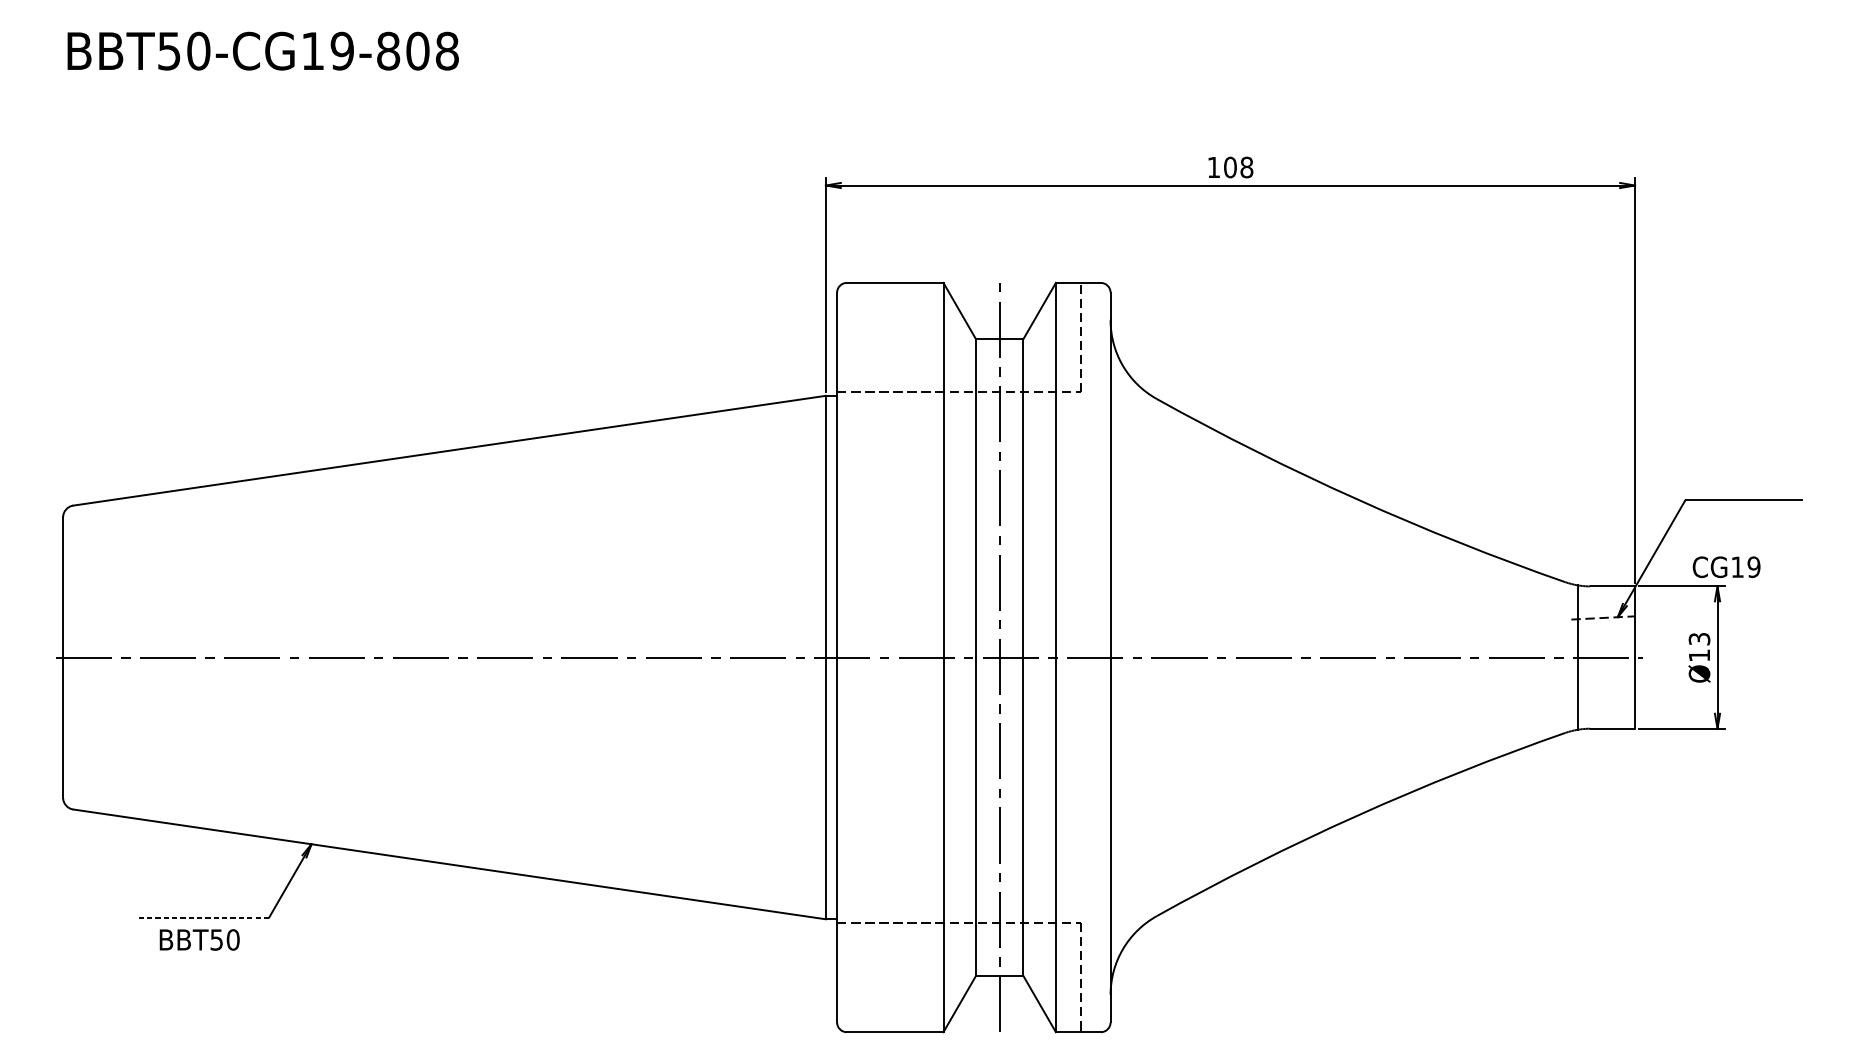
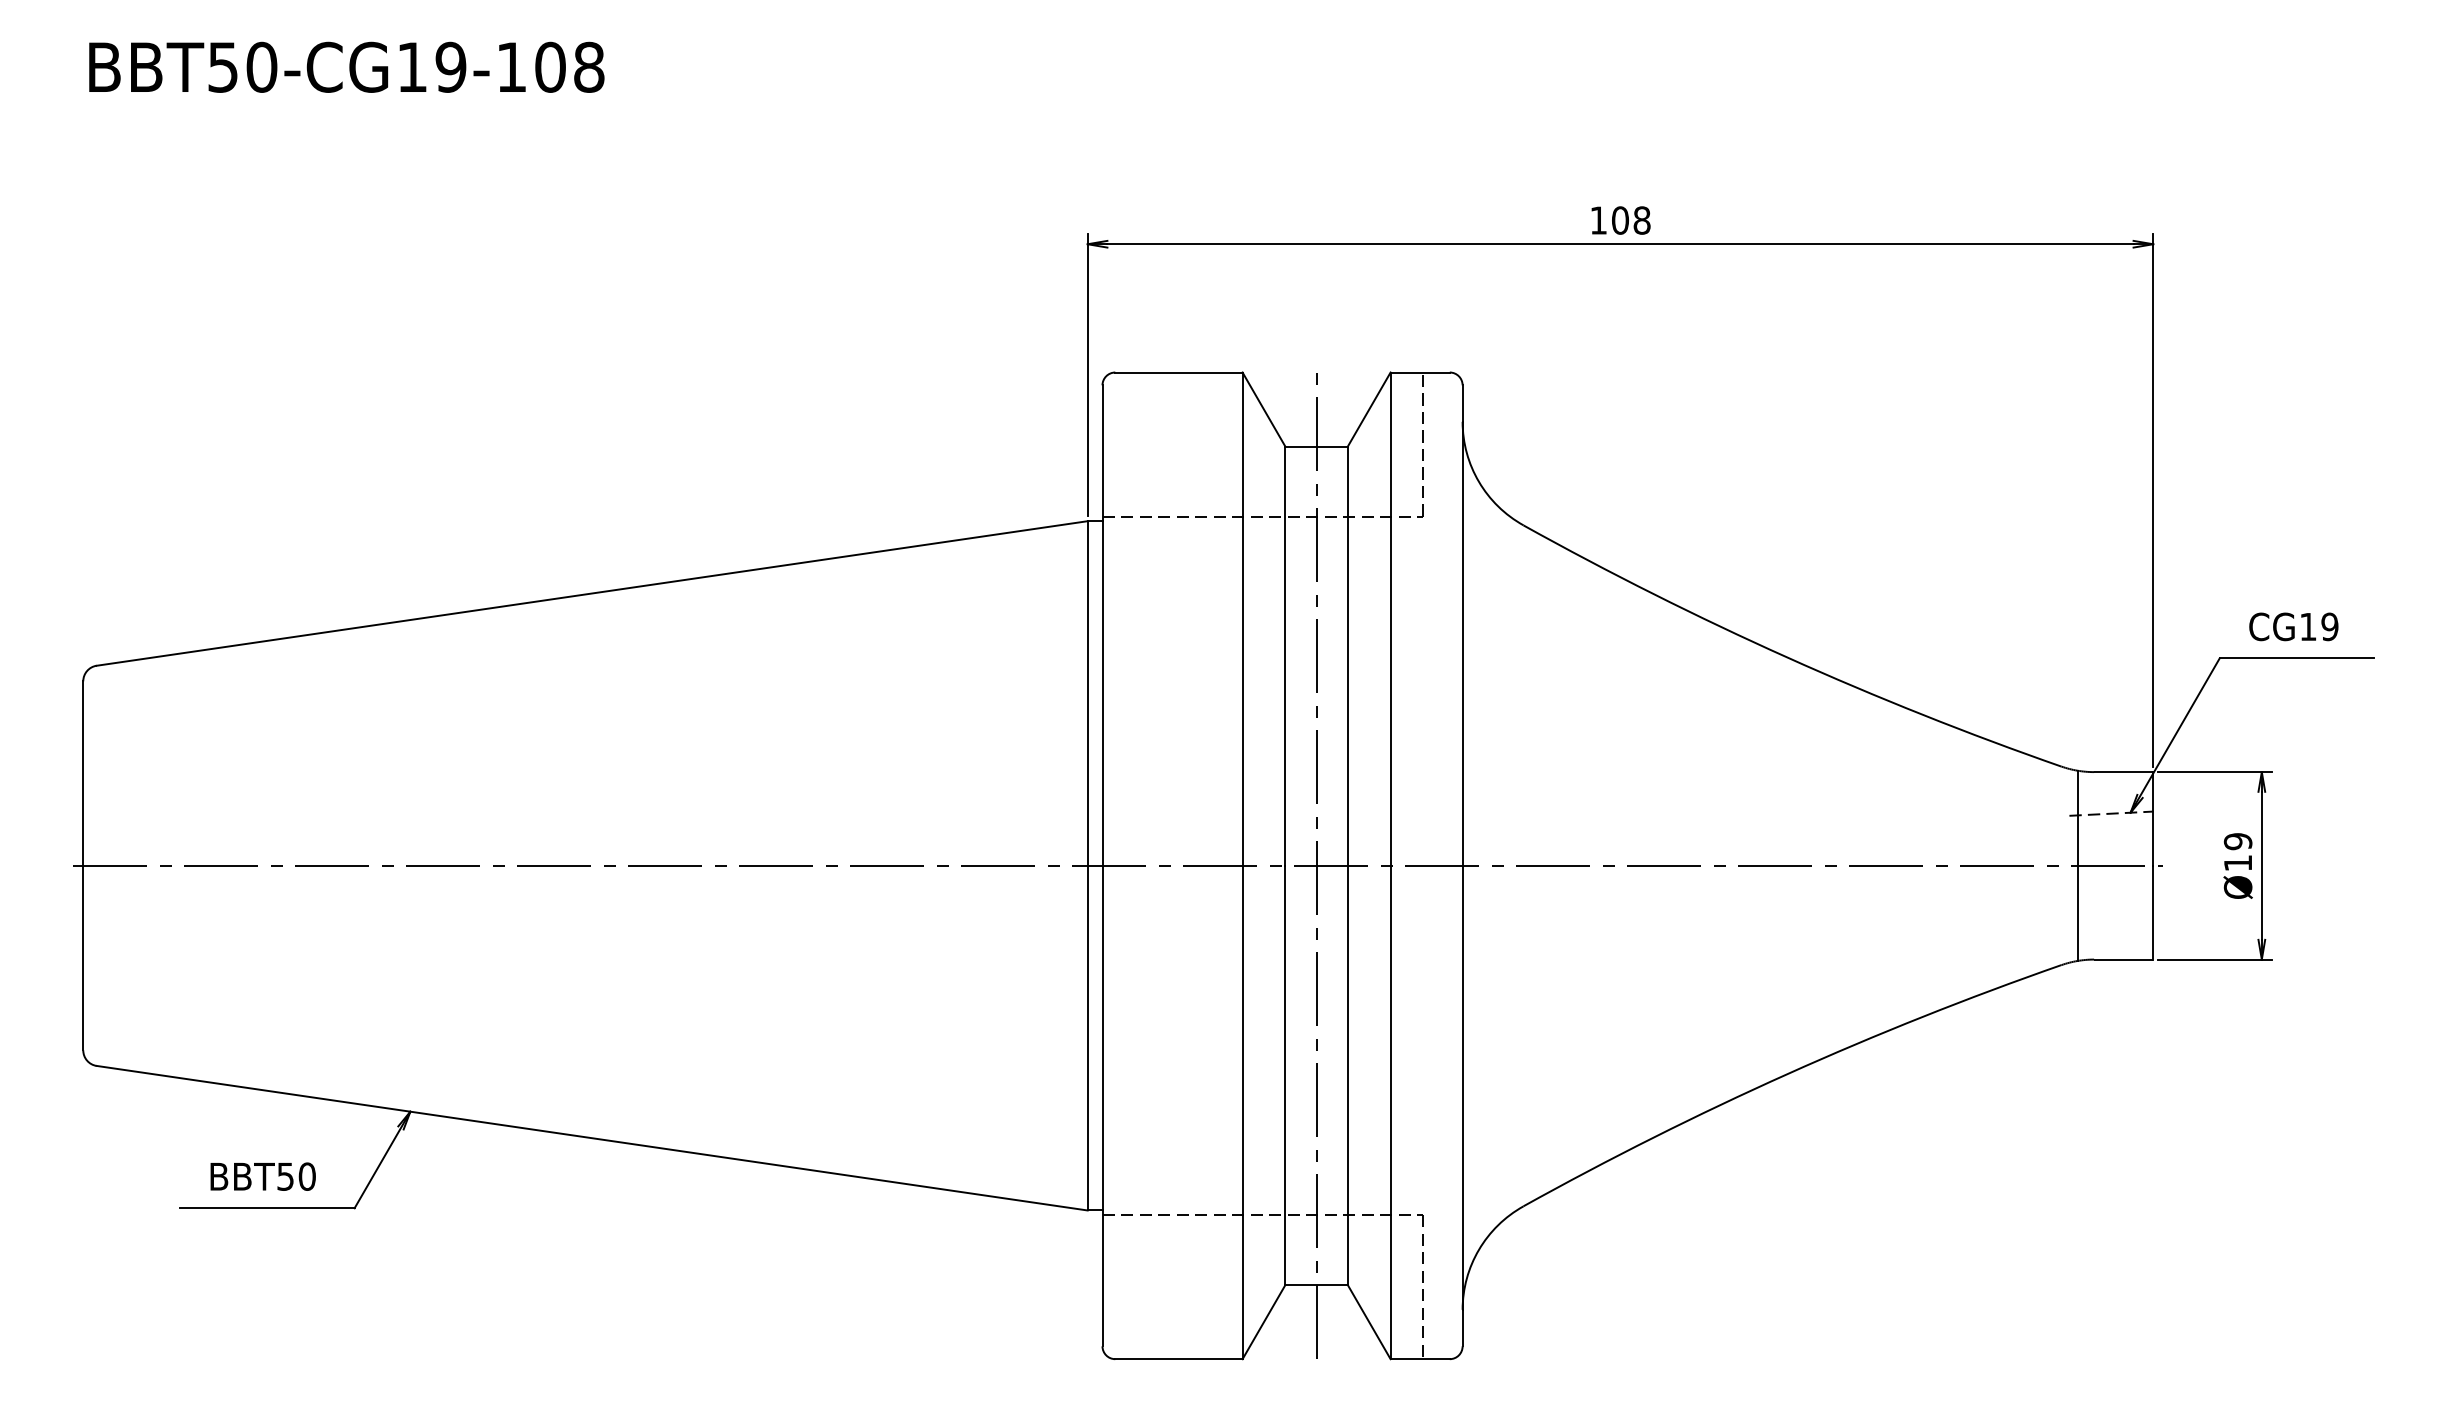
text: (388, 50) -> (511, 66), BBT50-CG19-808 -> BBT50-CG19-108
text: (1726, 566) -> (2293, 626), moved
text: (1699, 639) -> (2238, 841), 13 -> 19
line: (202, 917) -> (266, 1208), dashed -> solid
text: (199, 939) -> (262, 1176), moved

